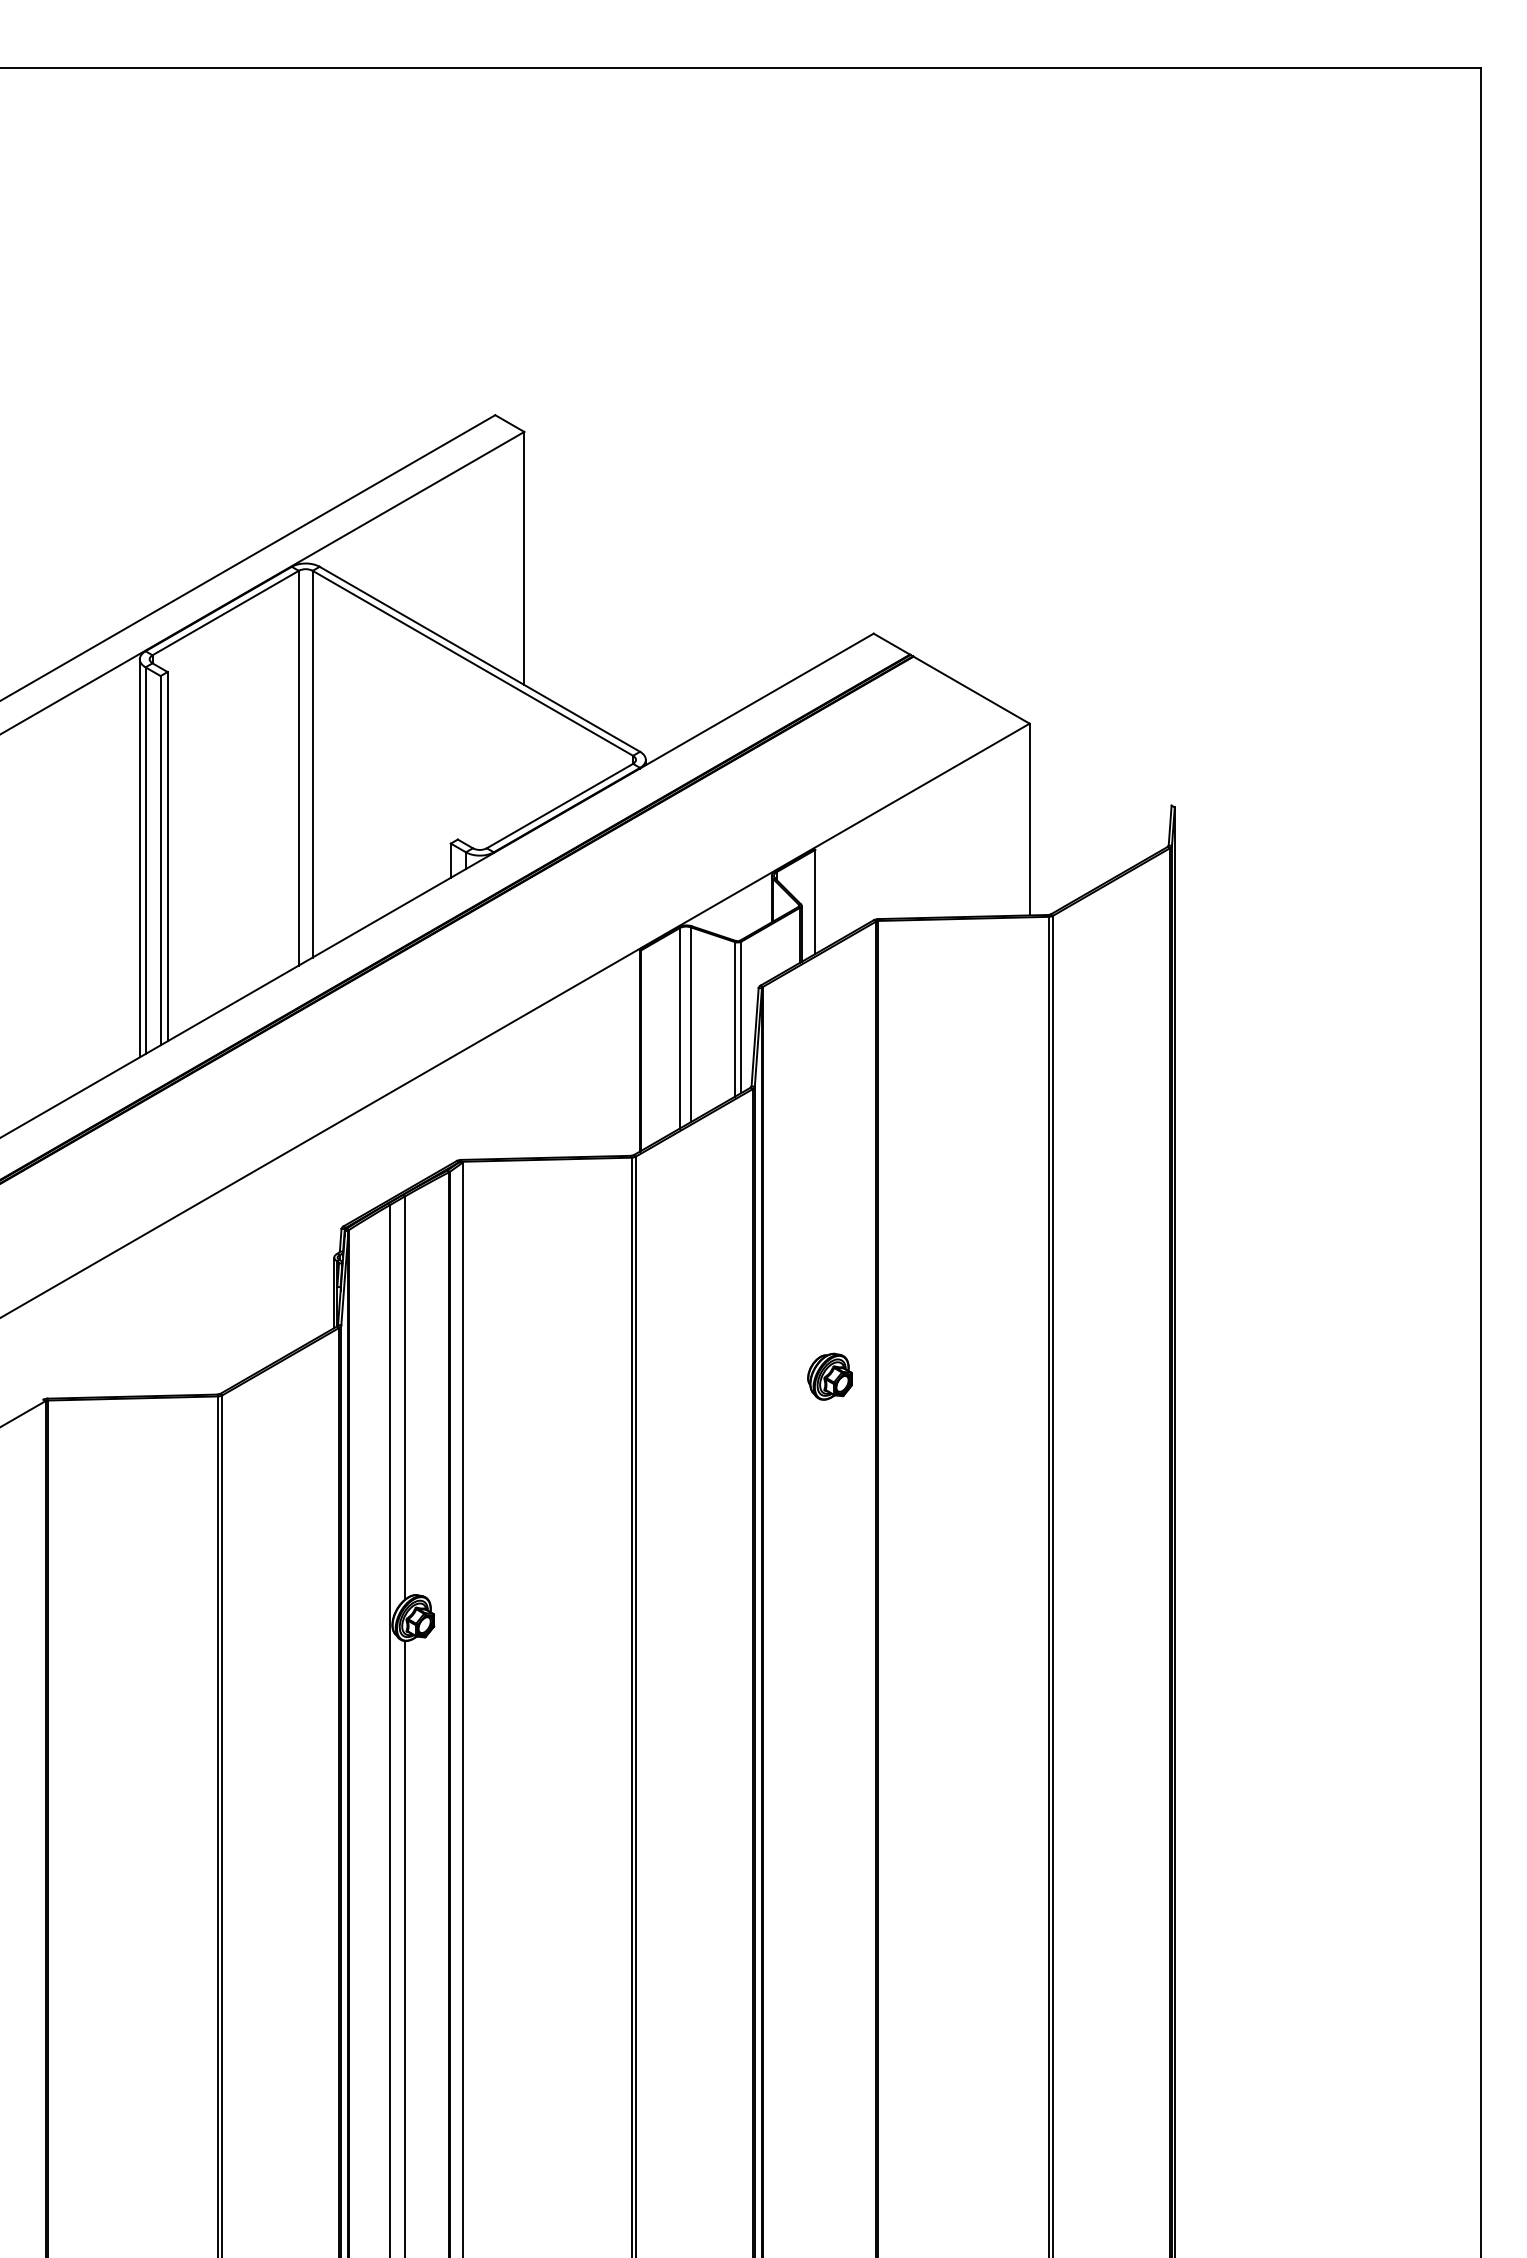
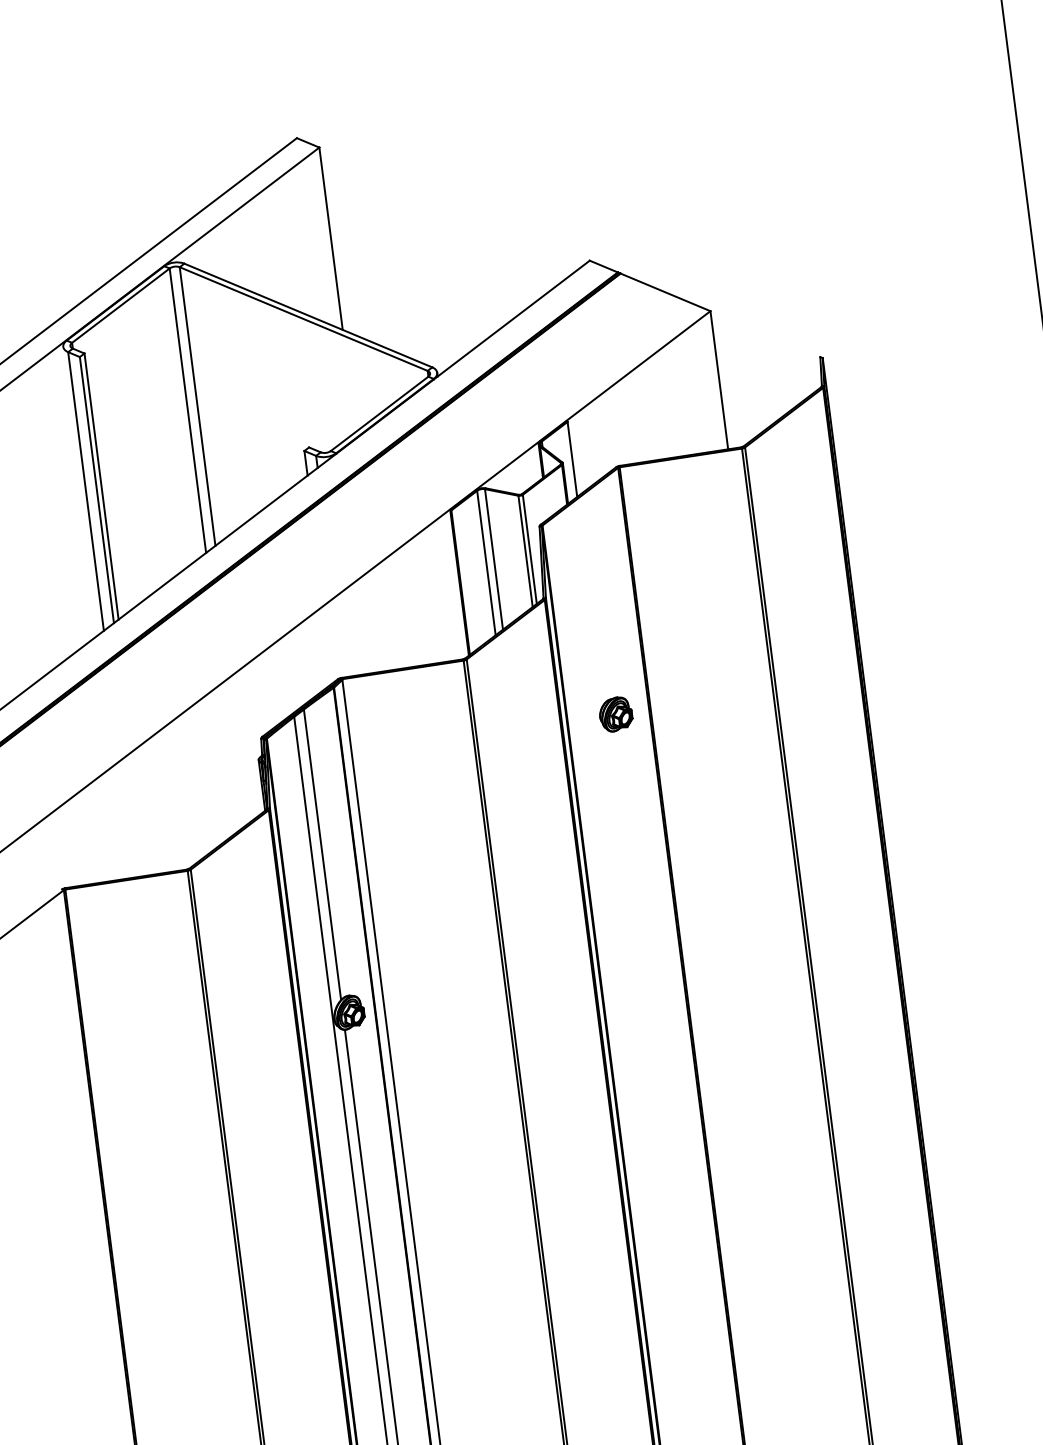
line: (139, 858) -> (81, 490), removed
part: (829, 1376) -> (615, 714), moved

